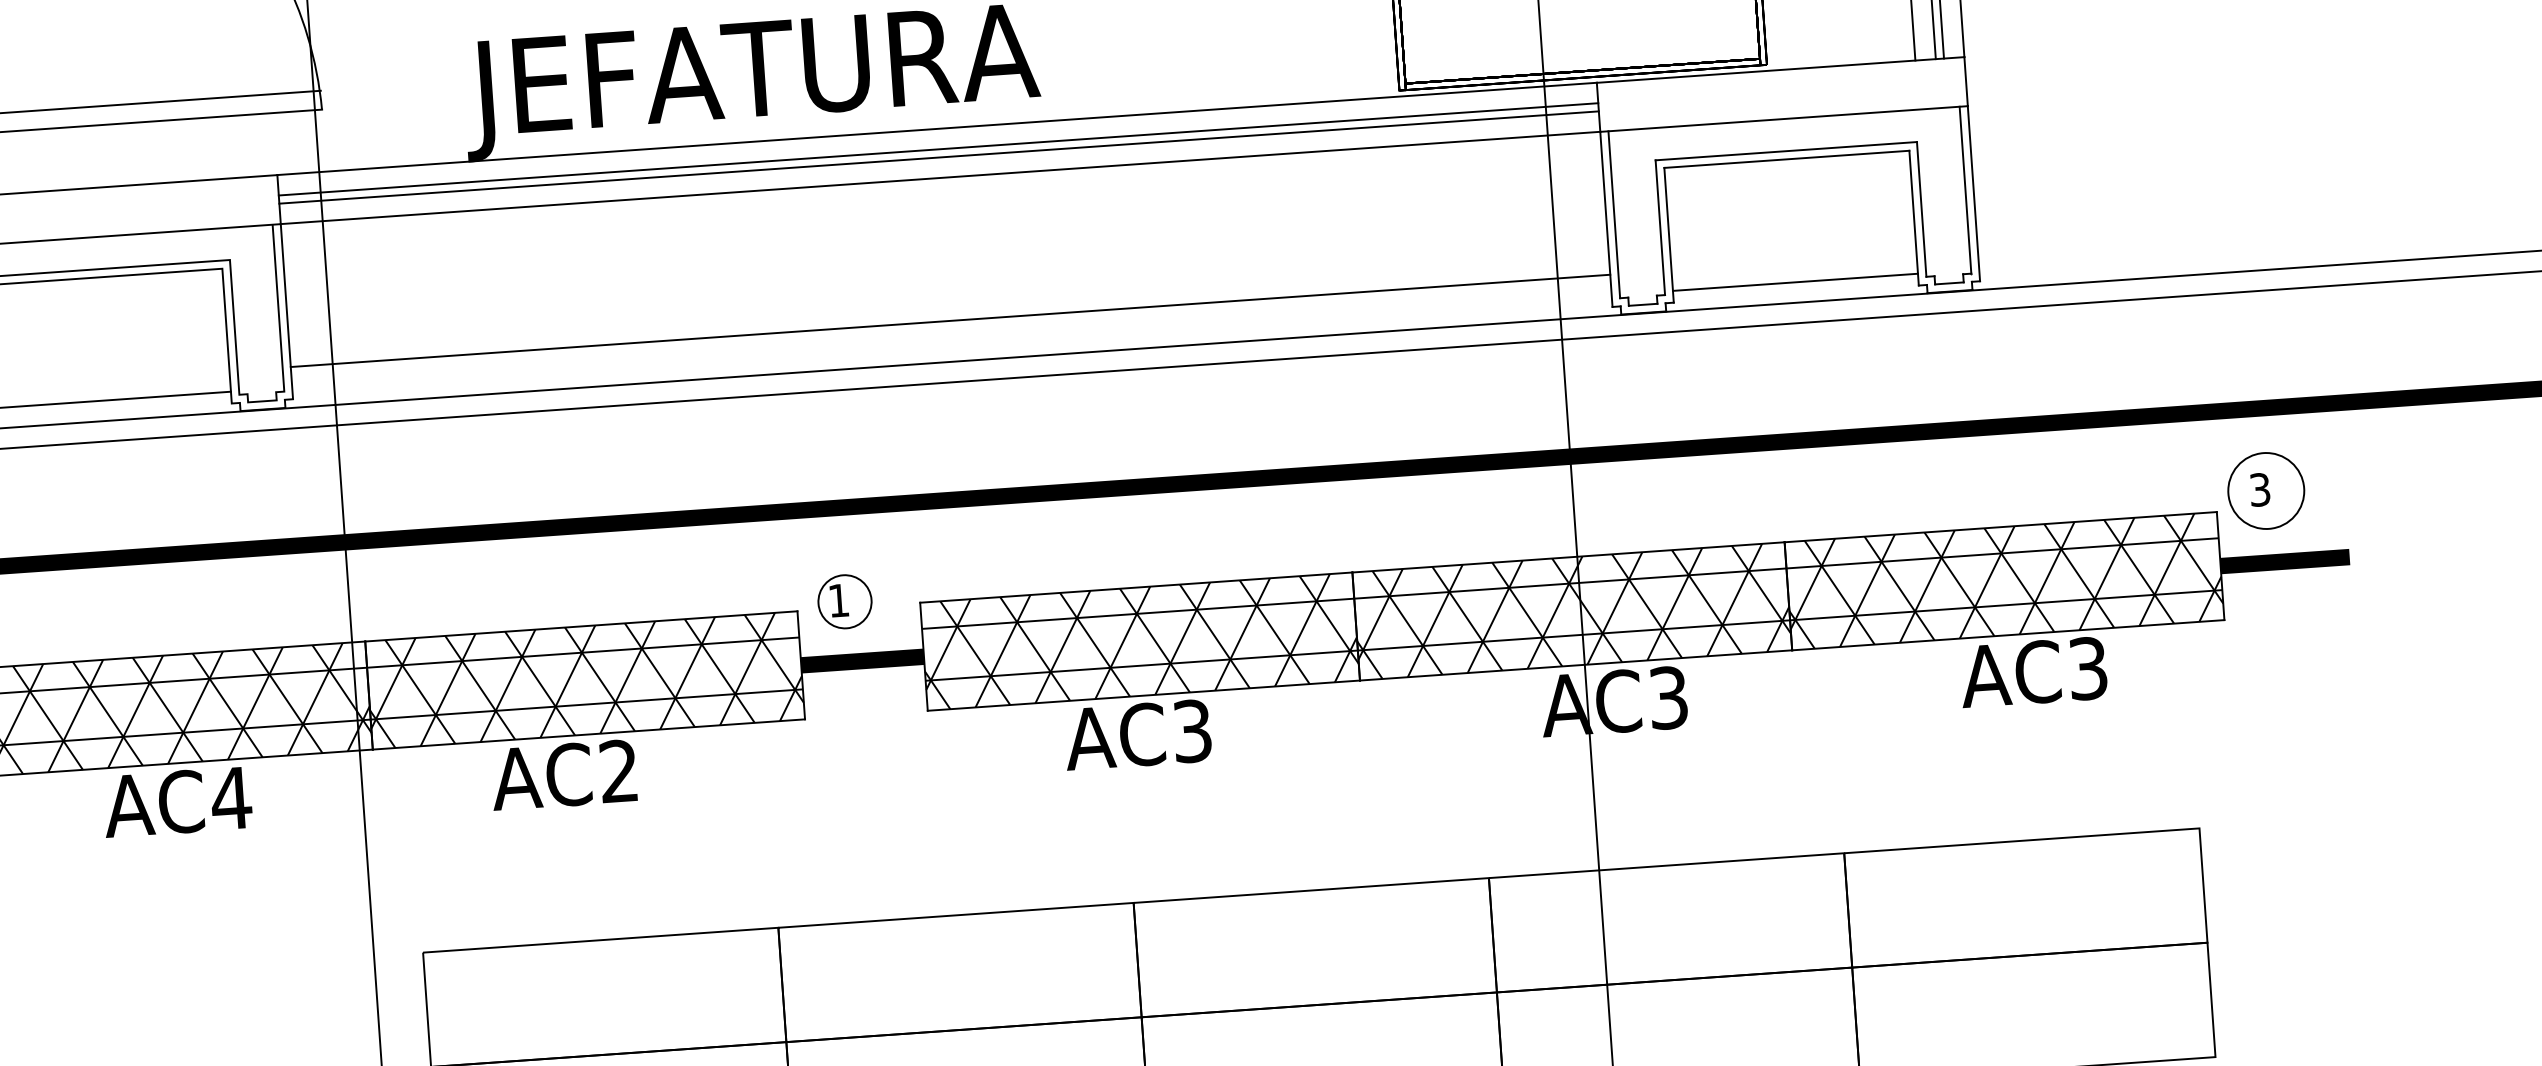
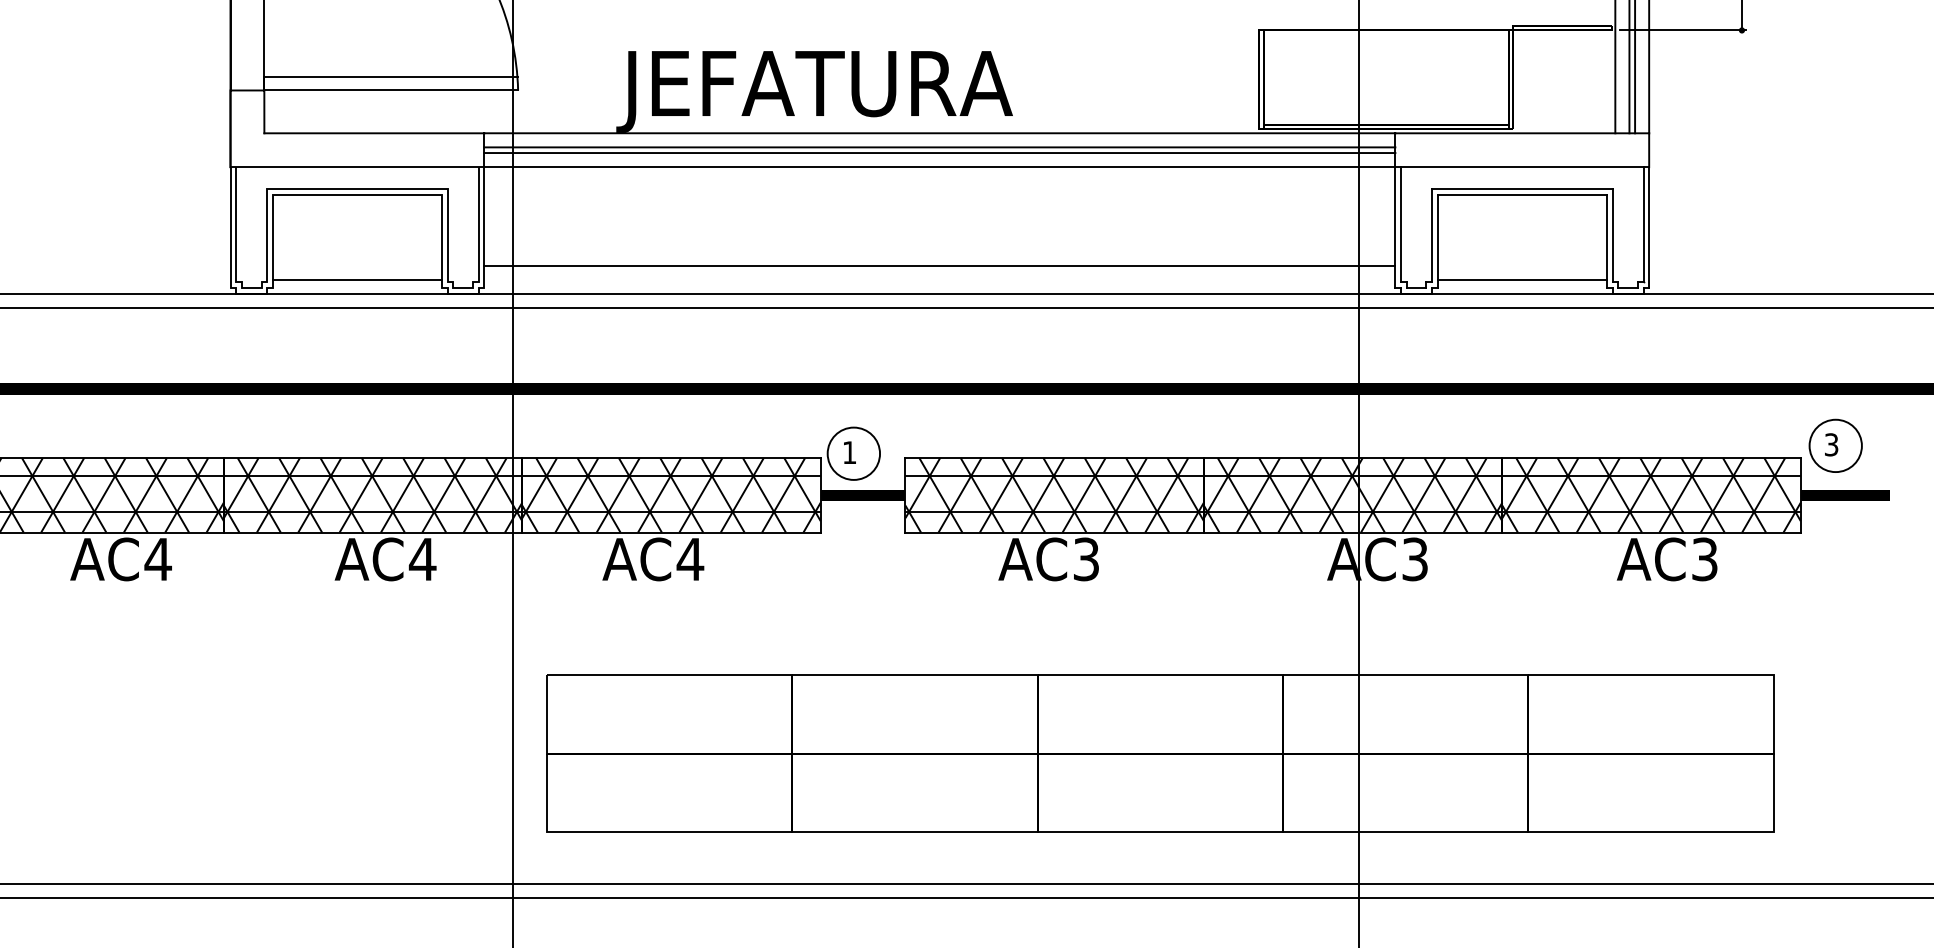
circle: (844, 601) -> (853, 453), size x1.43
text: (619, 770) -> (690, 558), AC2 -> AC4

